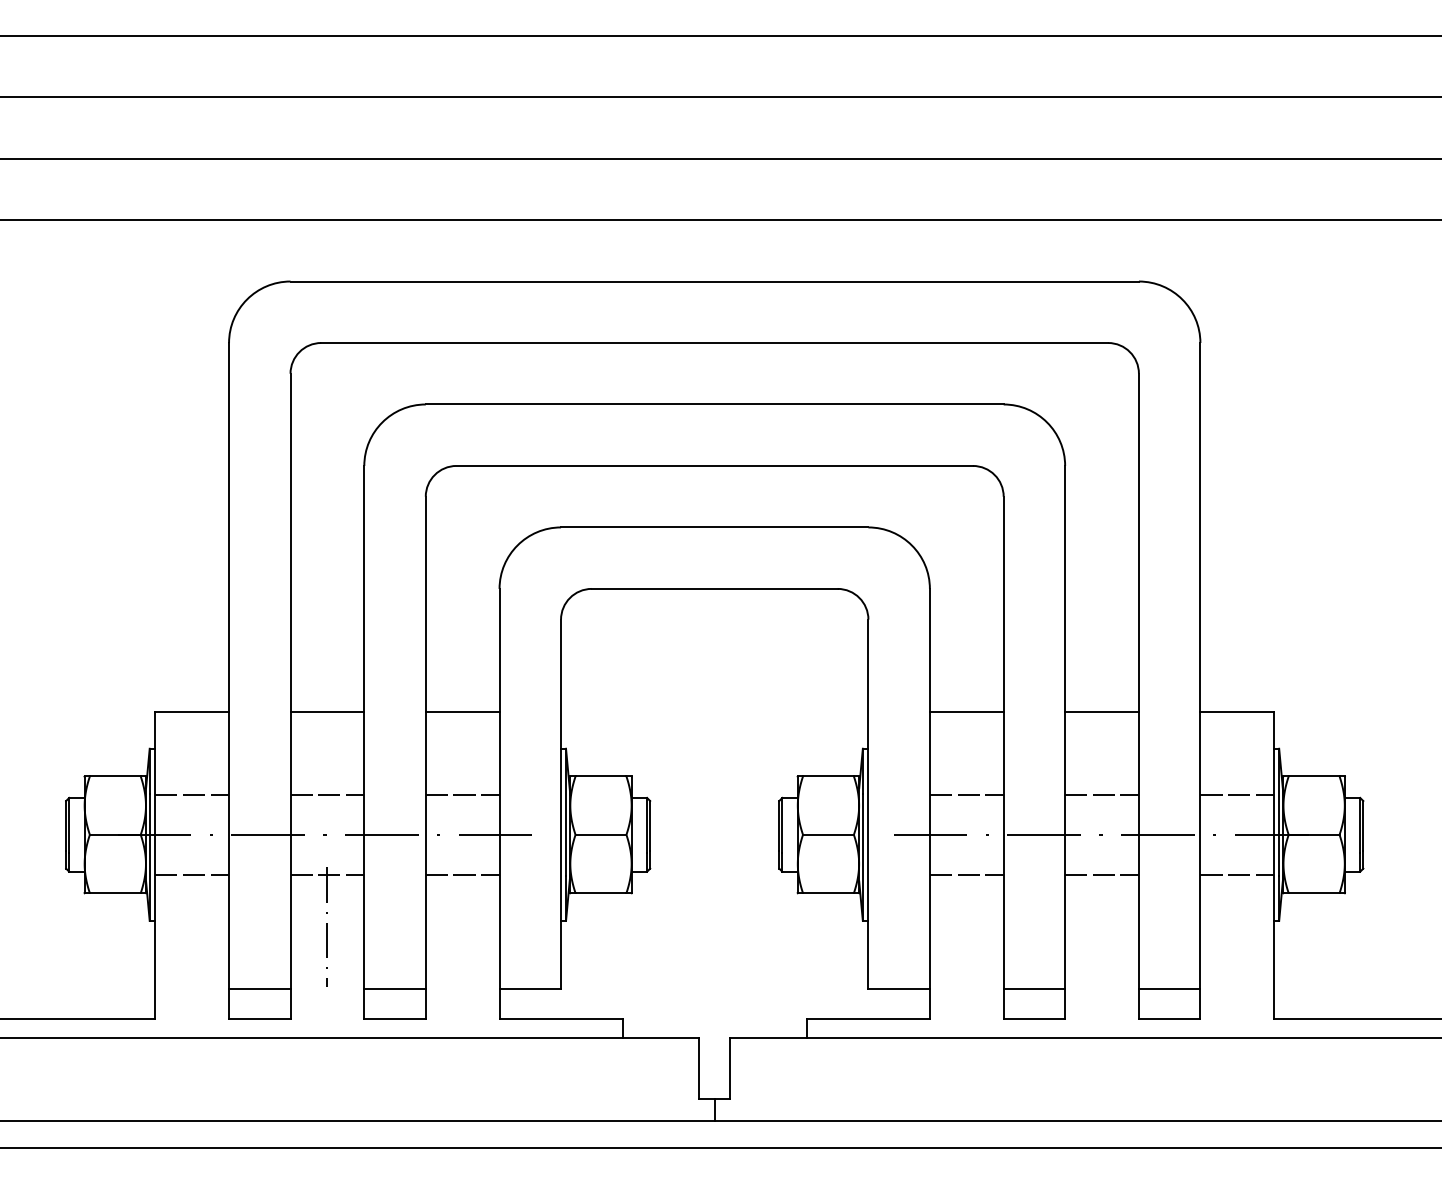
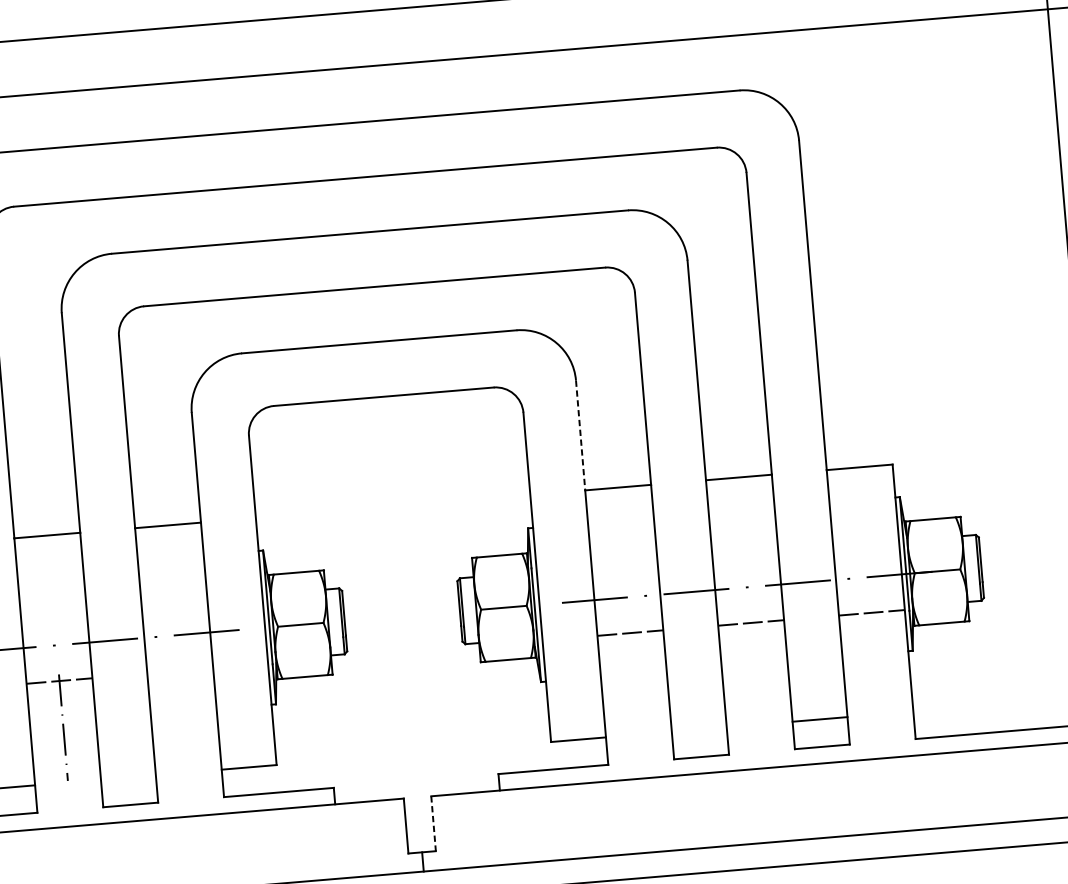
line: (929, 650) -> (580, 435), solid -> dashed
line: (327, 794) -> (53, 609), removed
line: (462, 794) -> (174, 599), removed
line: (966, 794) -> (624, 561), removed
line: (1101, 794) -> (744, 551), removed
line: (1237, 794) -> (866, 541), removed
line: (462, 874) -> (180, 670), removed
line: (394, 988) -> (127, 777), removed
line: (1034, 988) -> (699, 729), removed
line: (730, 1068) -> (433, 823), solid -> dashed

